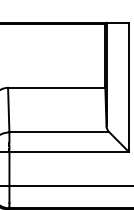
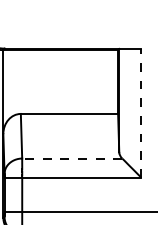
line: (128, 87) -> (141, 113), solid -> dashed
line: (58, 132) -> (71, 158), solid -> dashed

